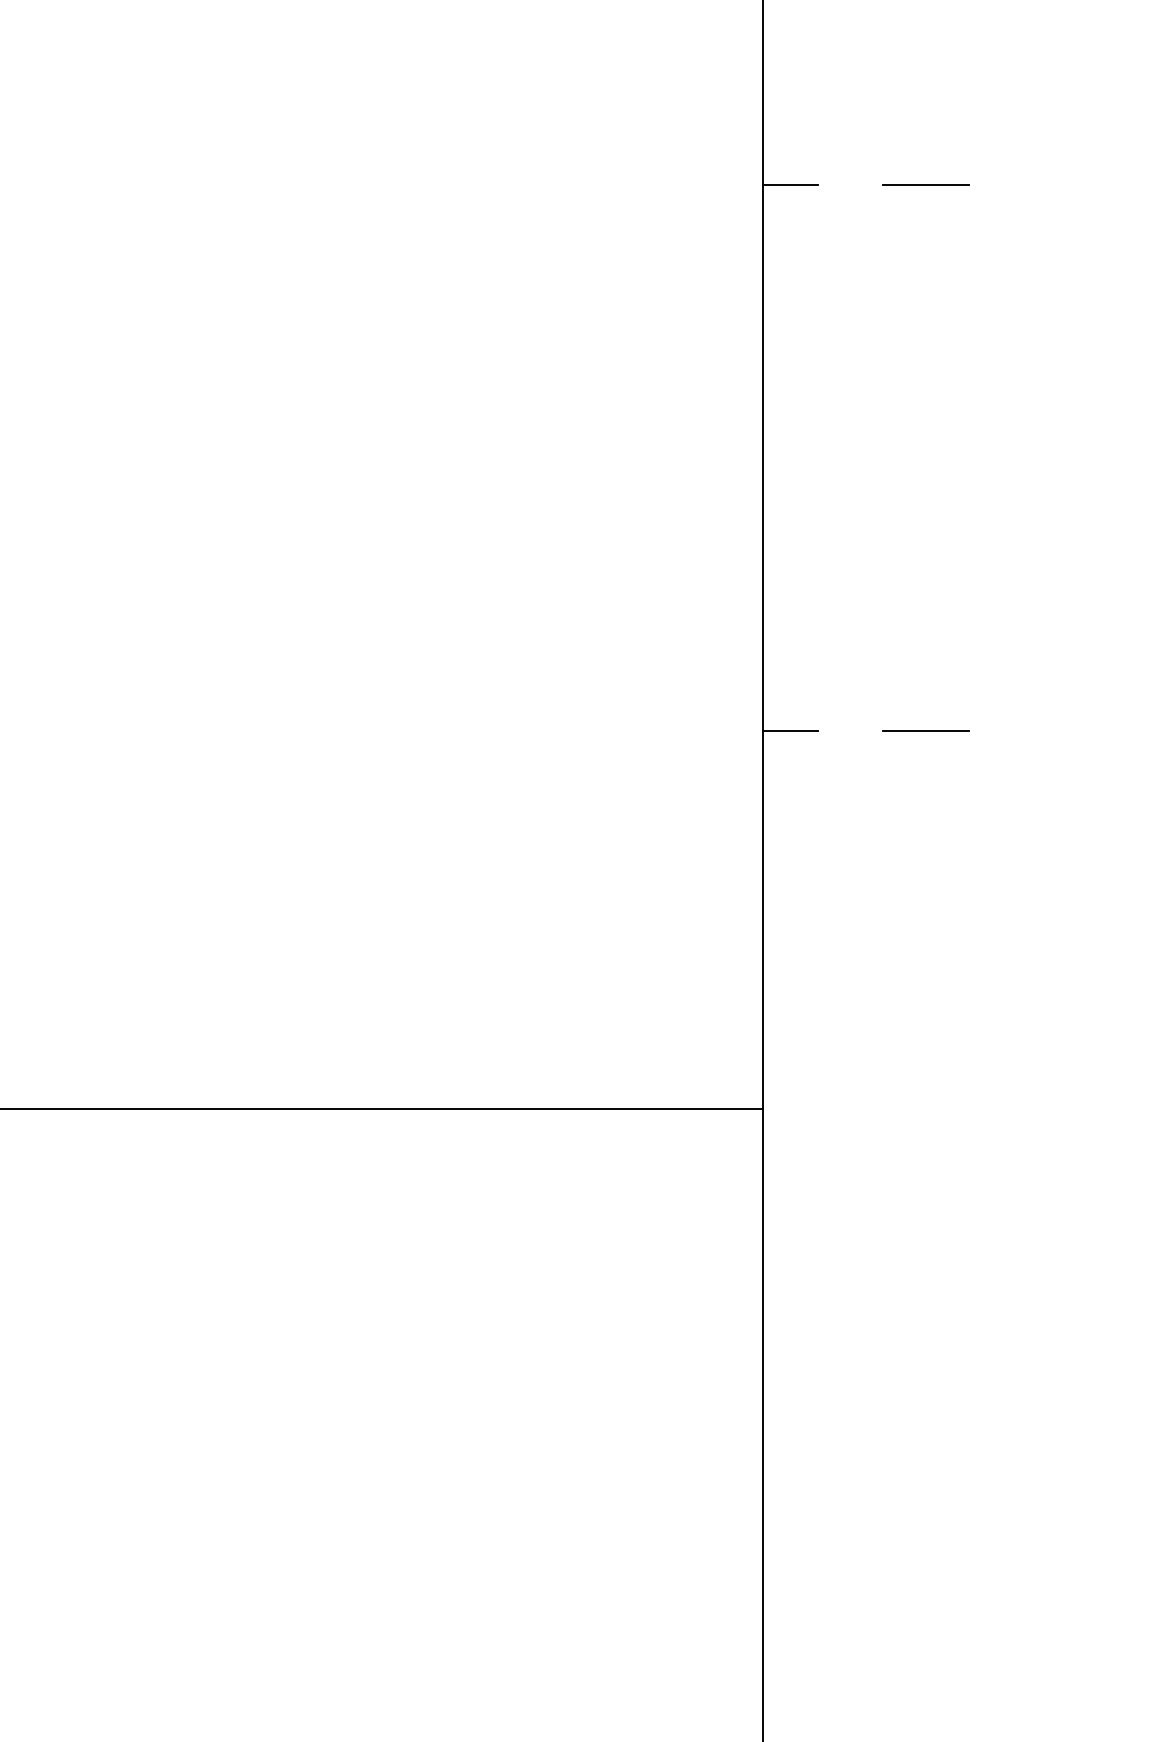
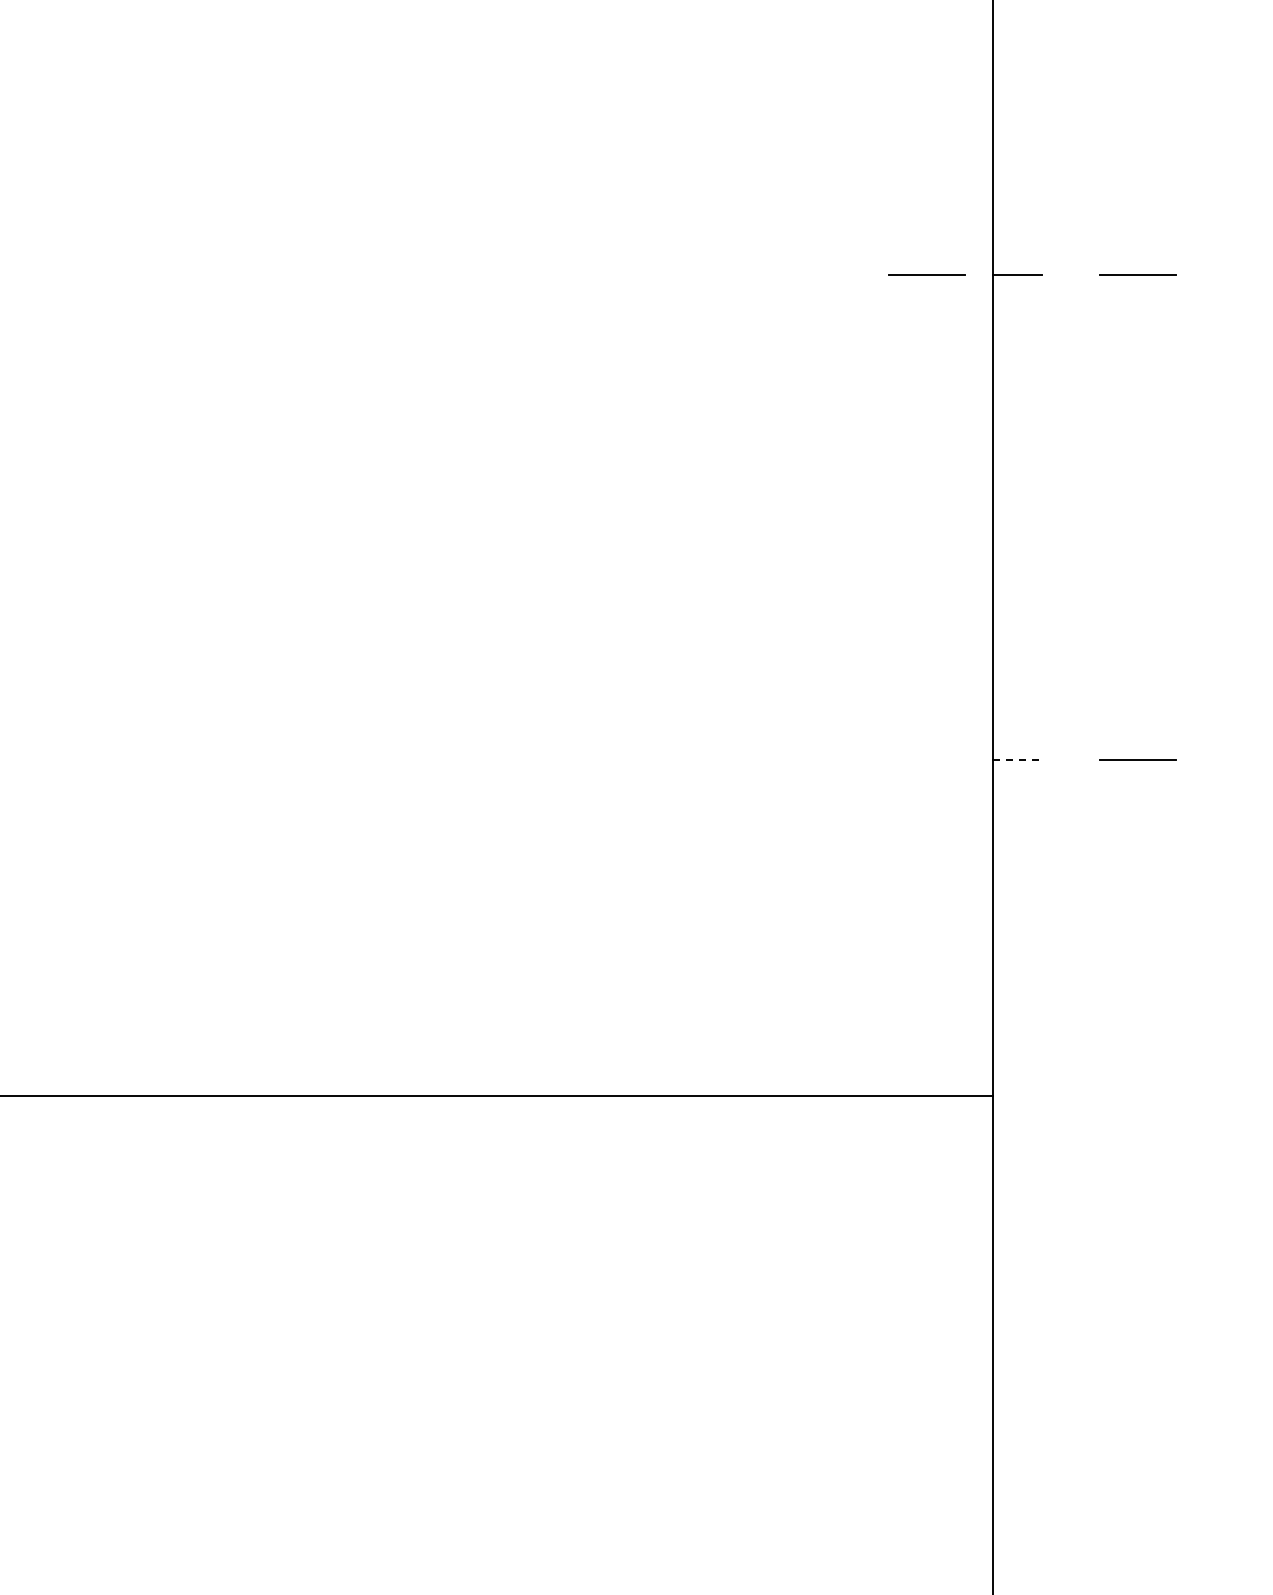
line: (687, 184) -> (926, 274), added
line: (790, 731) -> (1017, 760), solid -> dashed

